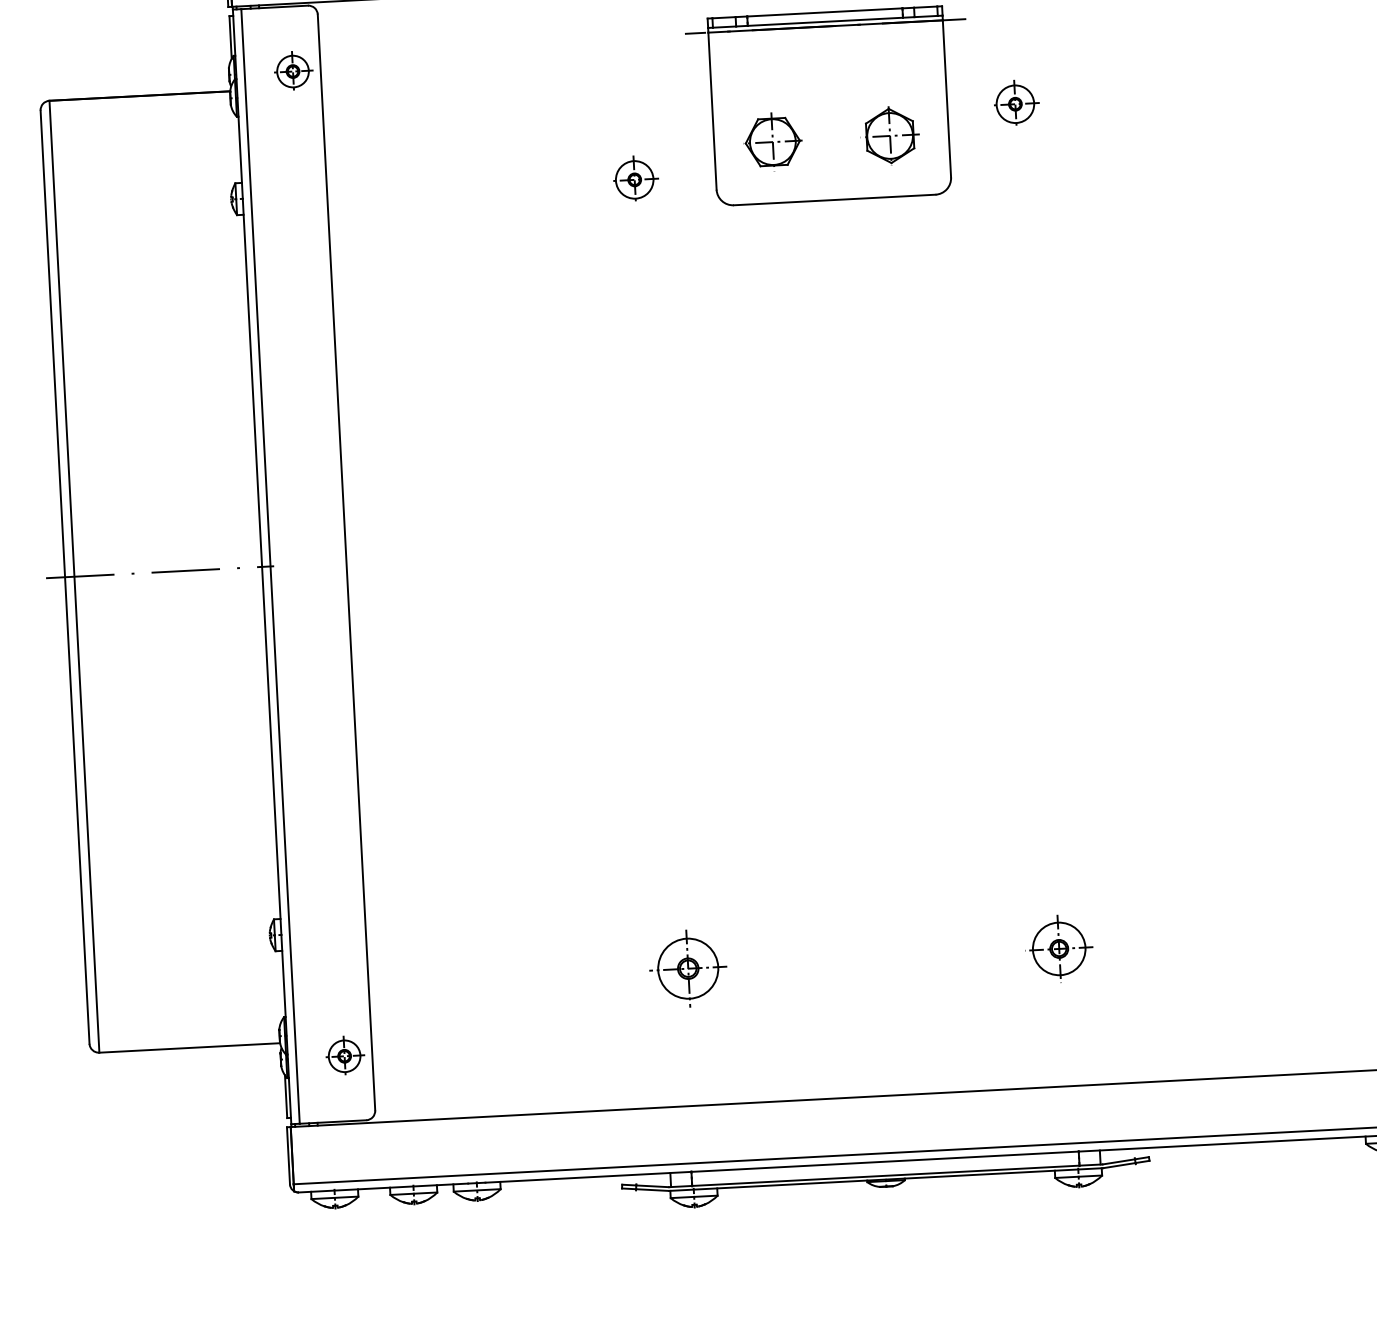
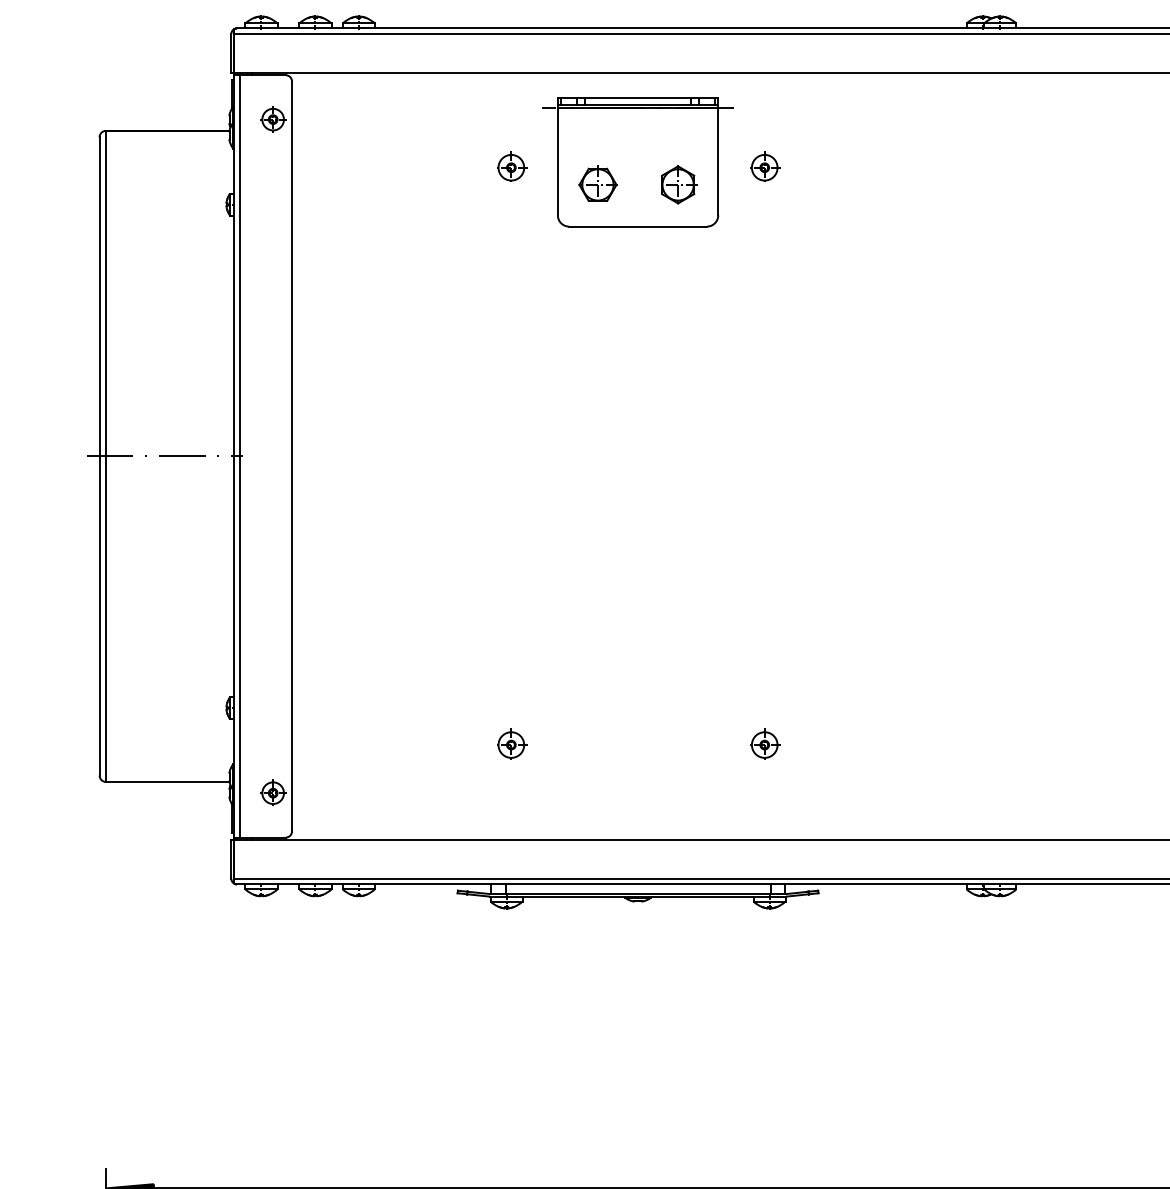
part: (636, 177) -> (512, 166), moved
part: (1060, 945) -> (765, 743), size x0.71
part: (690, 965) -> (512, 743), size x0.62

